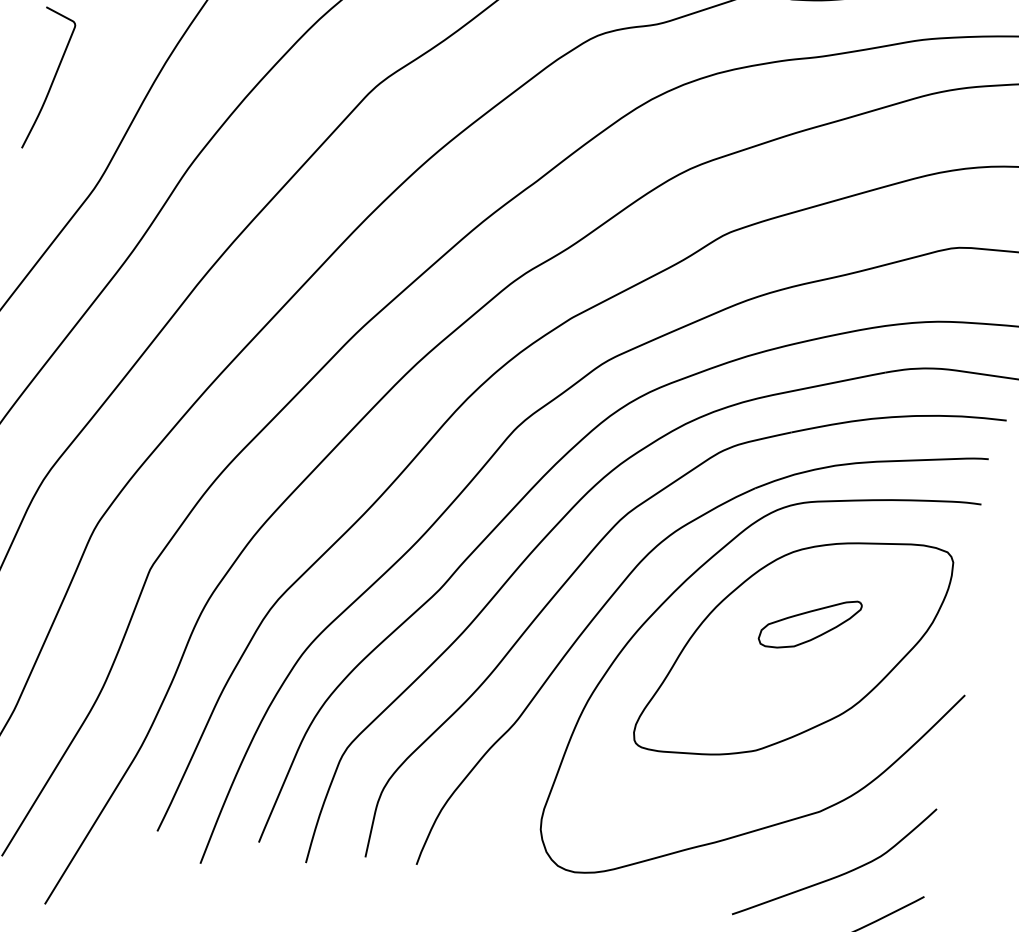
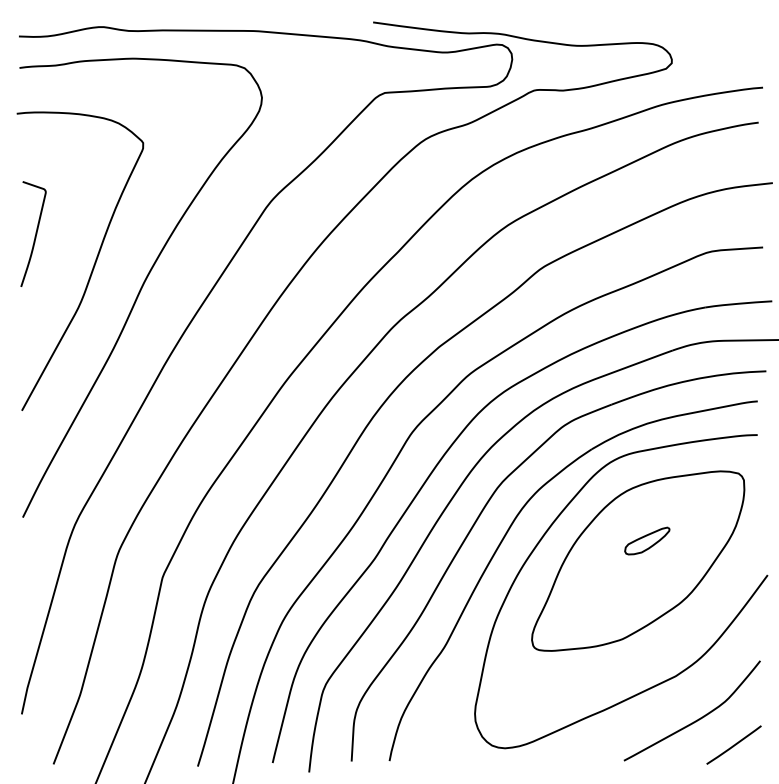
part: (810, 622) -> (647, 540), size x0.62

